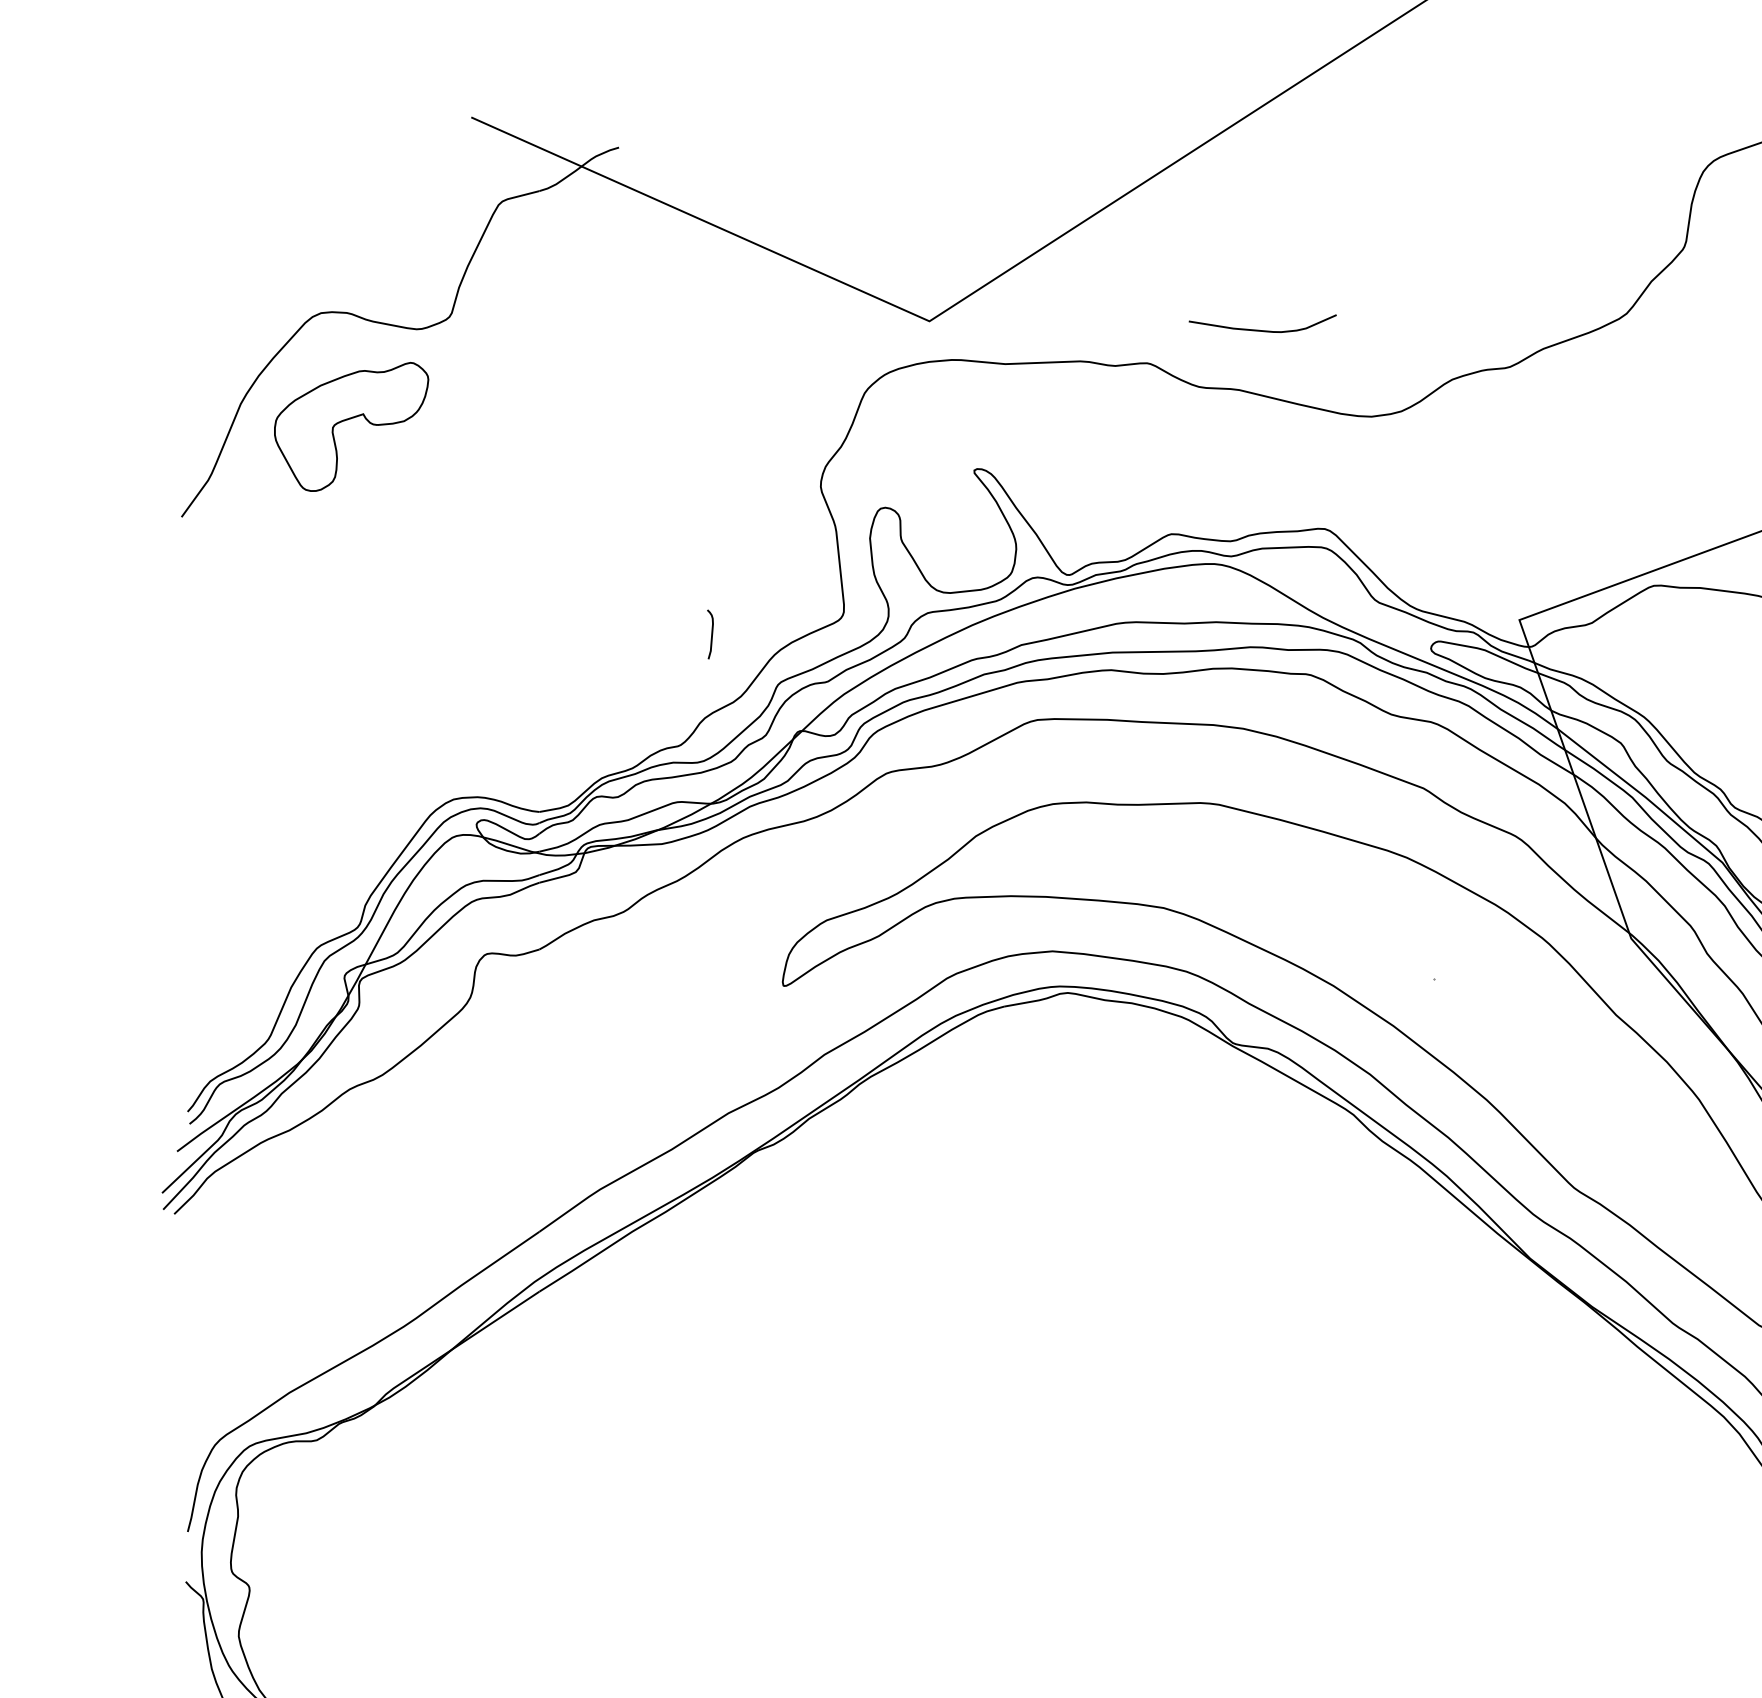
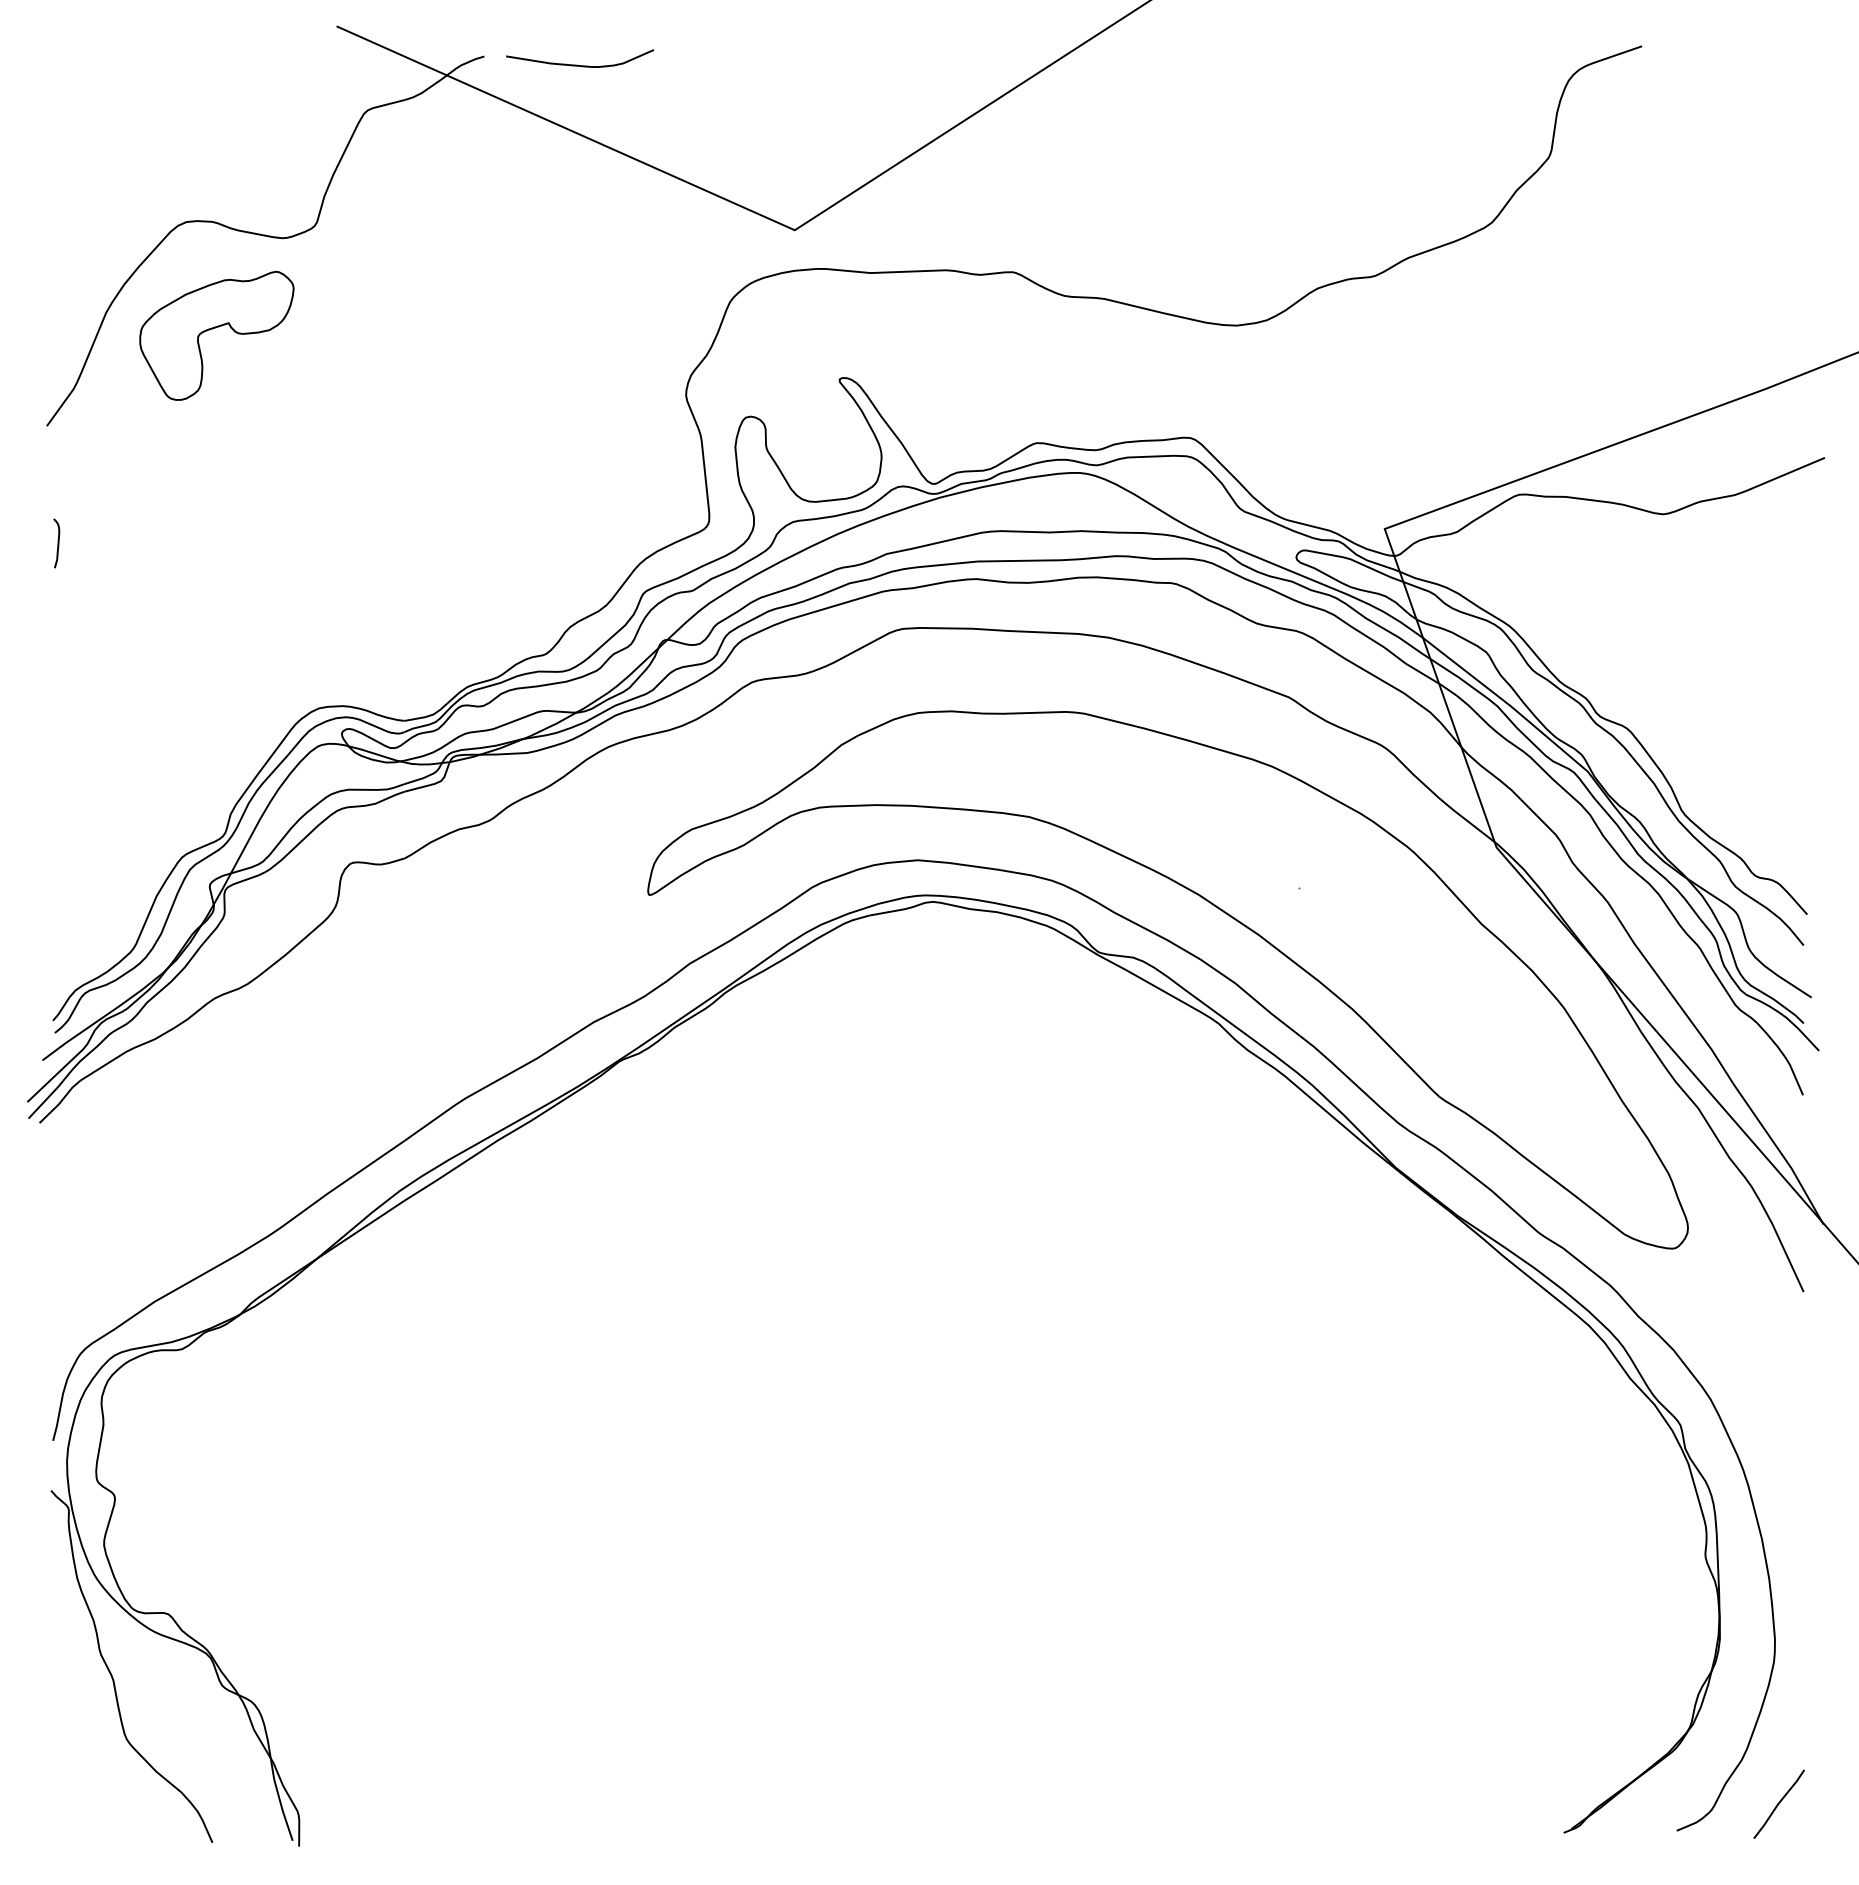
curve: (1260, 329) -> (577, 64), moved
curve: (711, 634) -> (57, 543), moved

